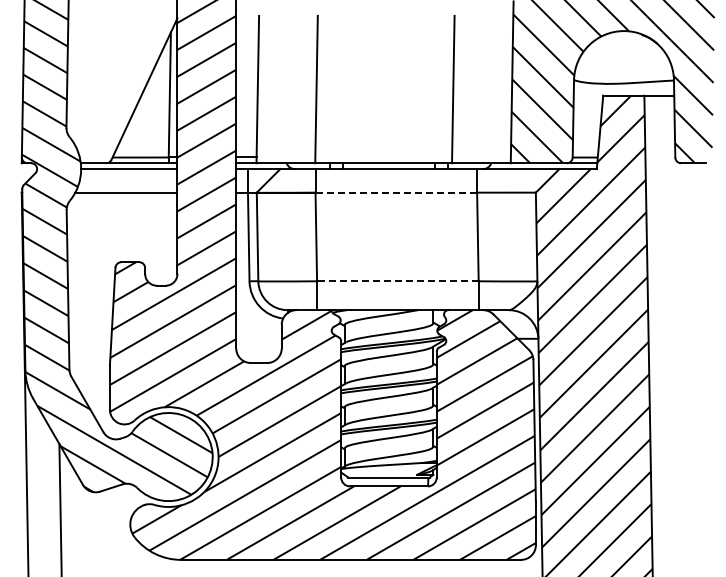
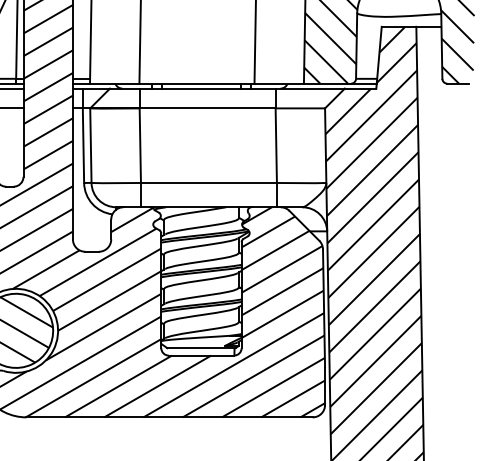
line: (396, 192) -> (207, 108), dashed -> solid
line: (397, 281) -> (208, 183), dashed -> solid

